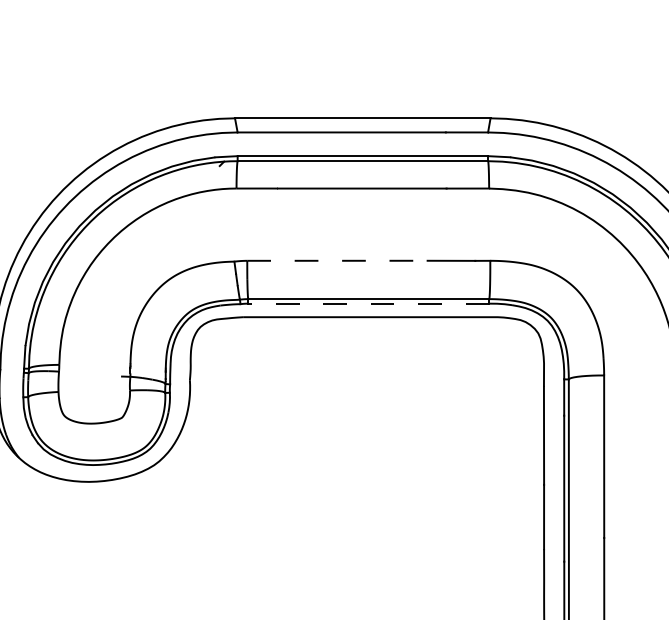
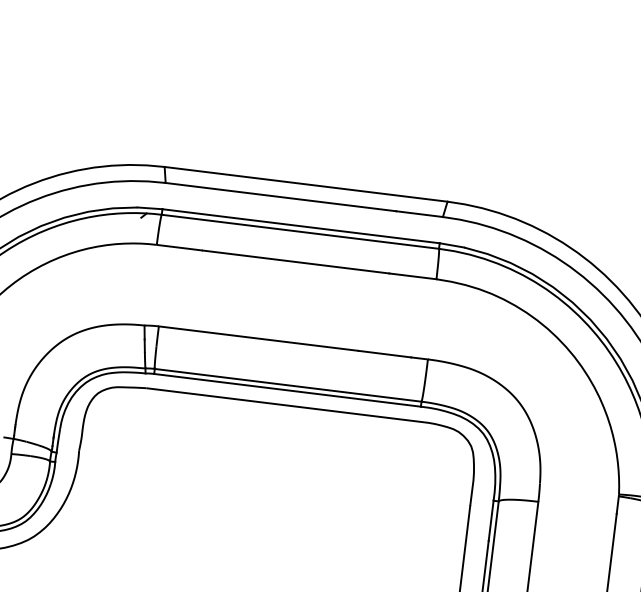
line: (337, 260) -> (258, 338), dashed -> solid
line: (368, 303) -> (287, 390), dashed -> solid

